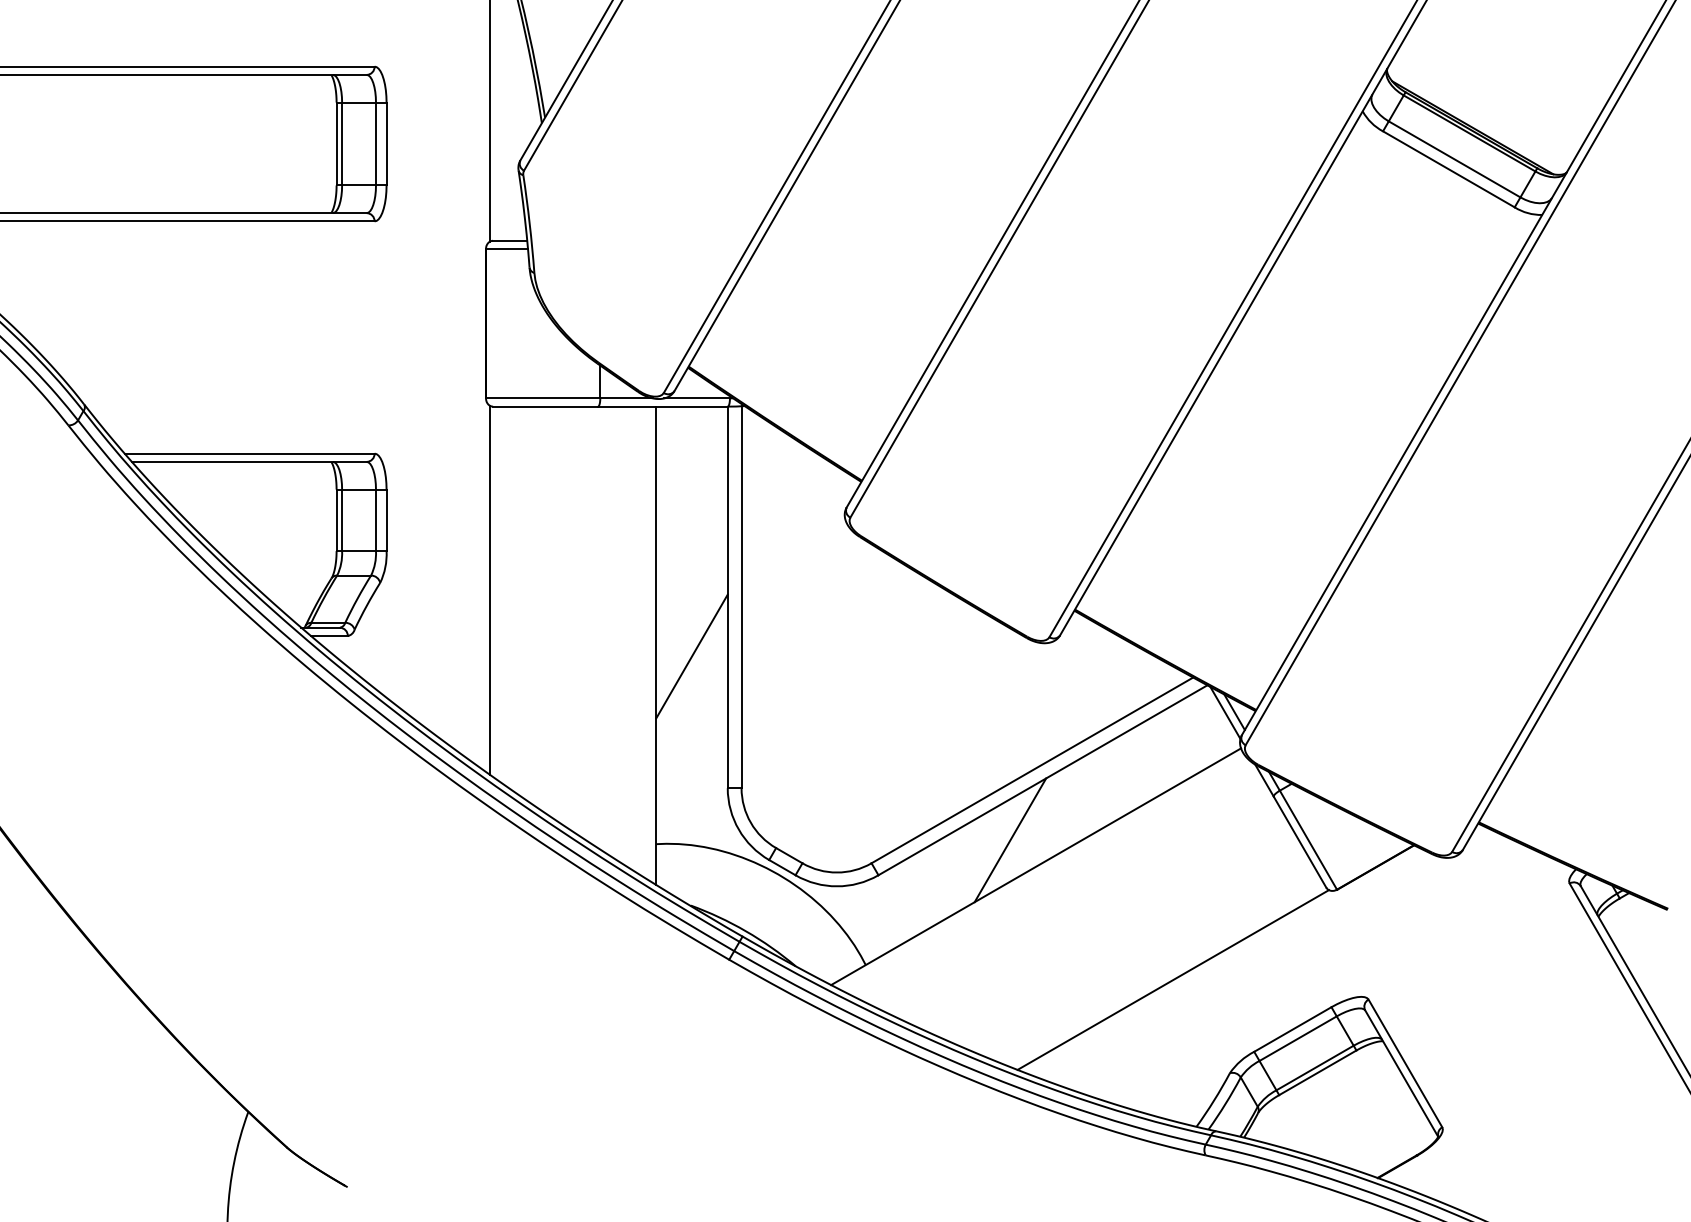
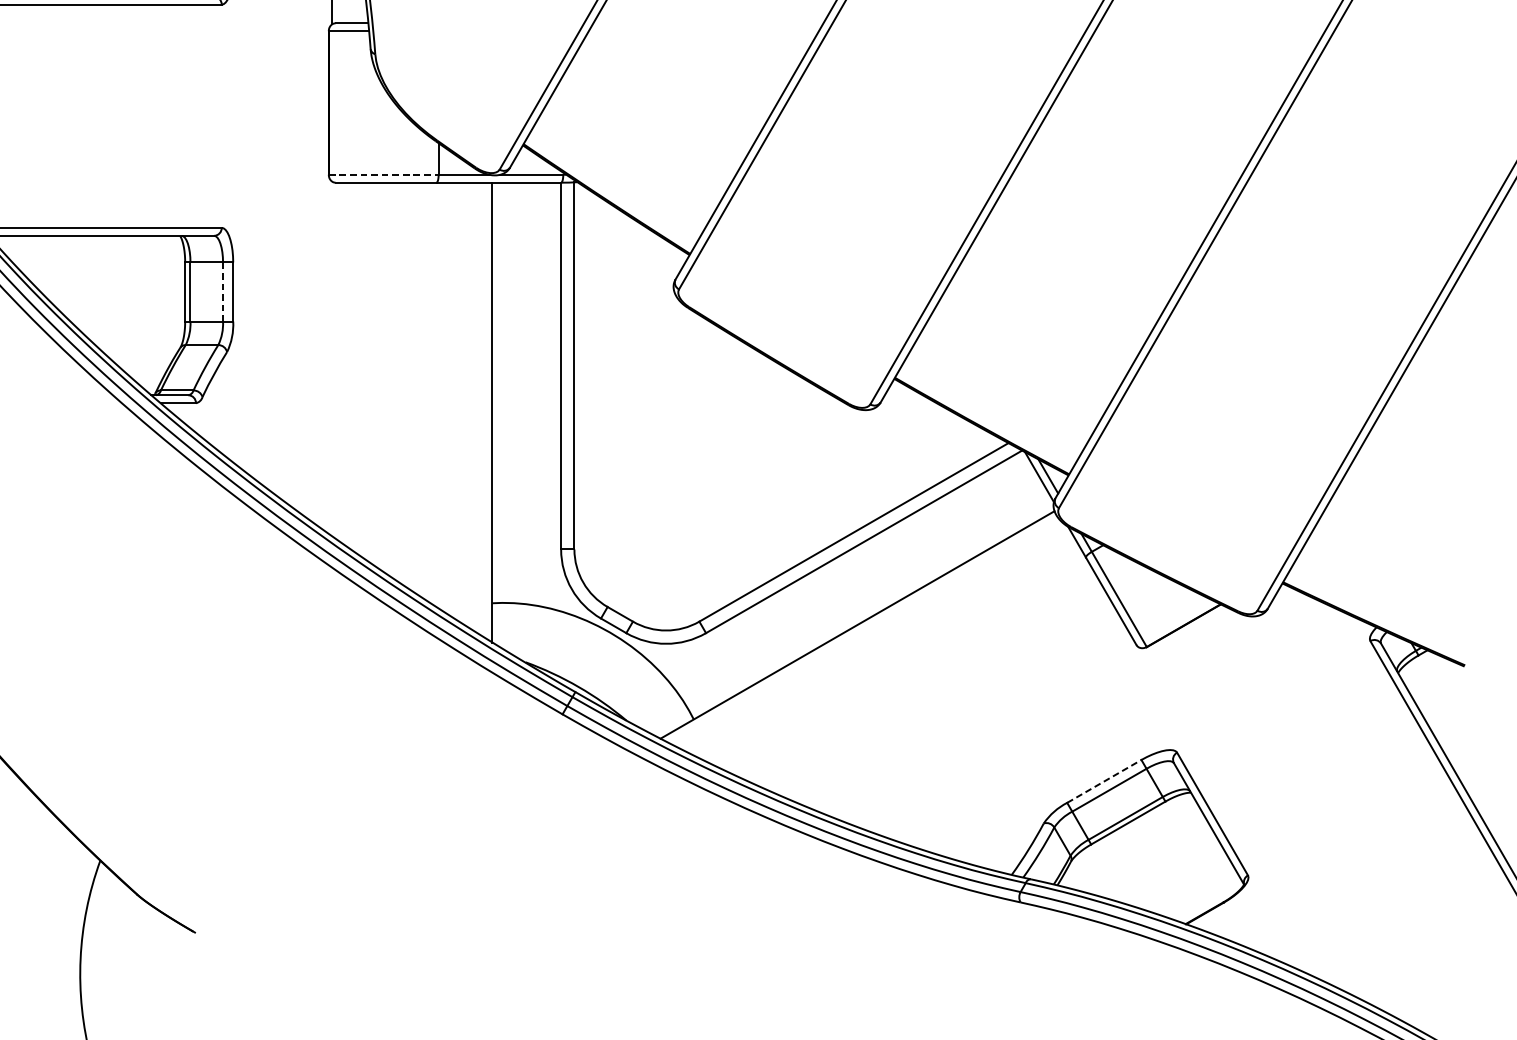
line: (543, 398) -> (384, 174), solid -> dashed
line: (376, 520) -> (223, 292), solid -> dashed
line: (489, 589) -> (332, 358), removed
line: (691, 656) -> (526, 422), removed
line: (1010, 840) -> (832, 599), removed
line: (1173, 979) -> (989, 733), removed
line: (1292, 1029) -> (1103, 781), solid -> dashed

